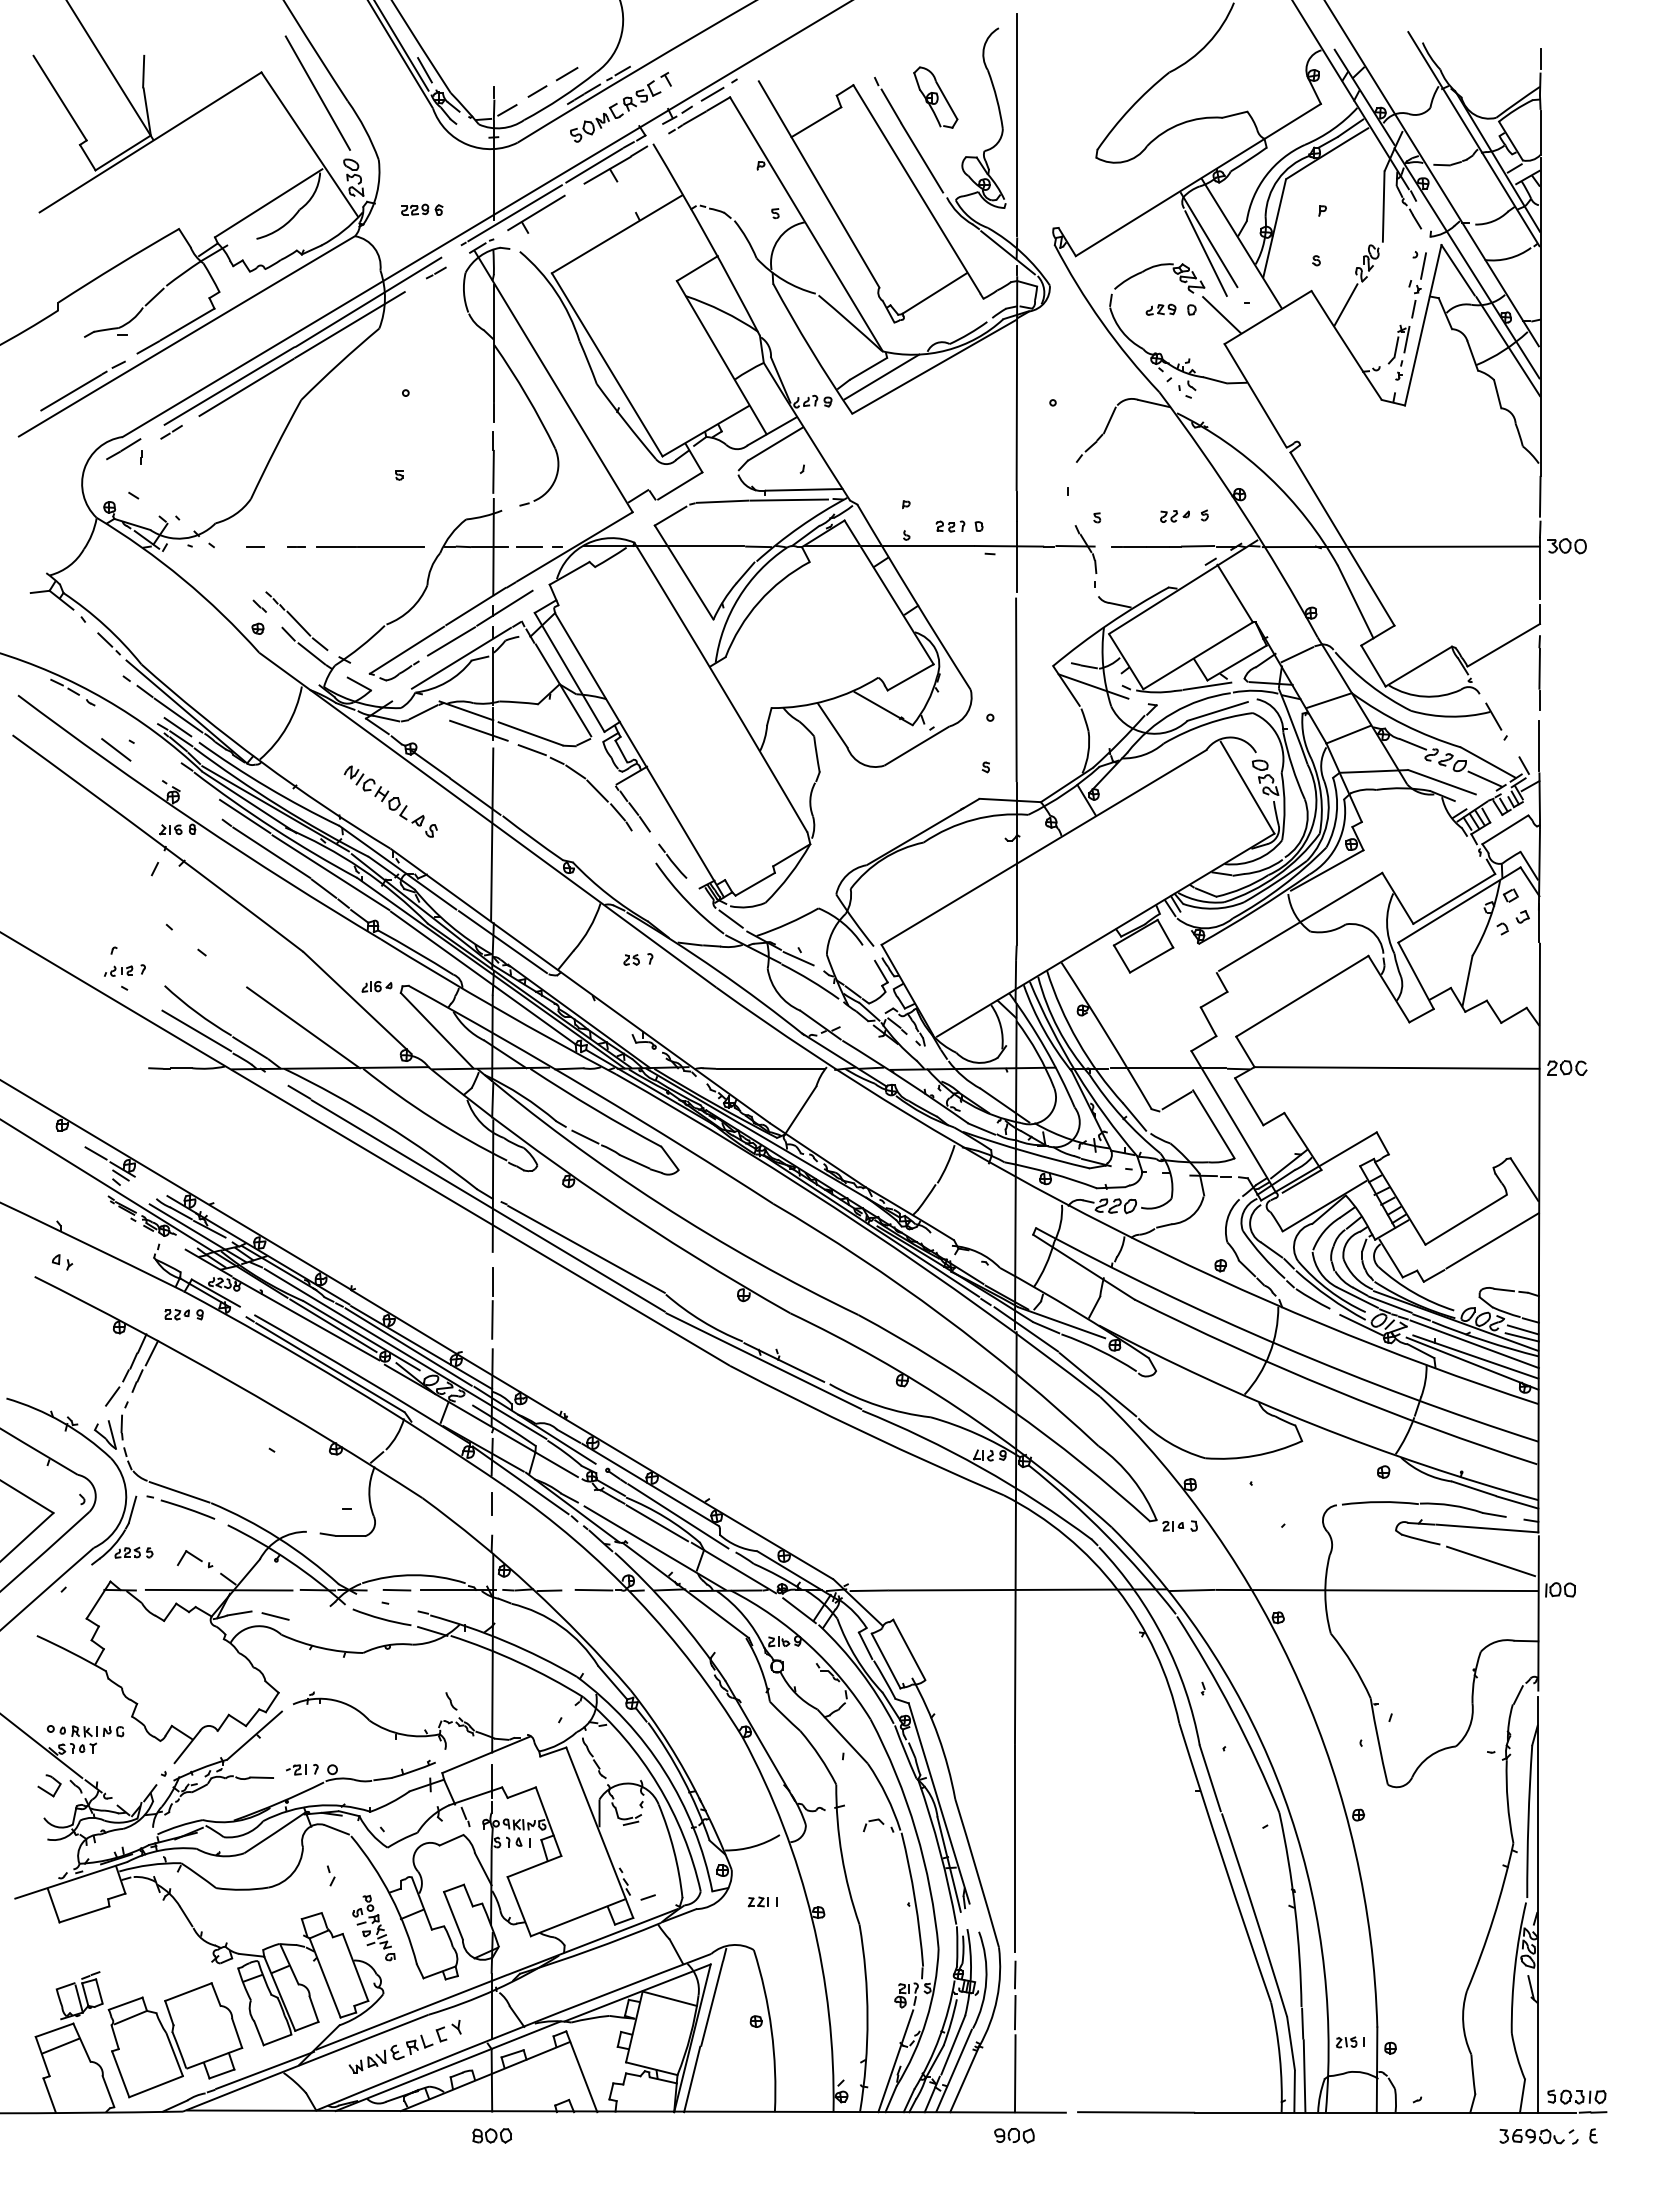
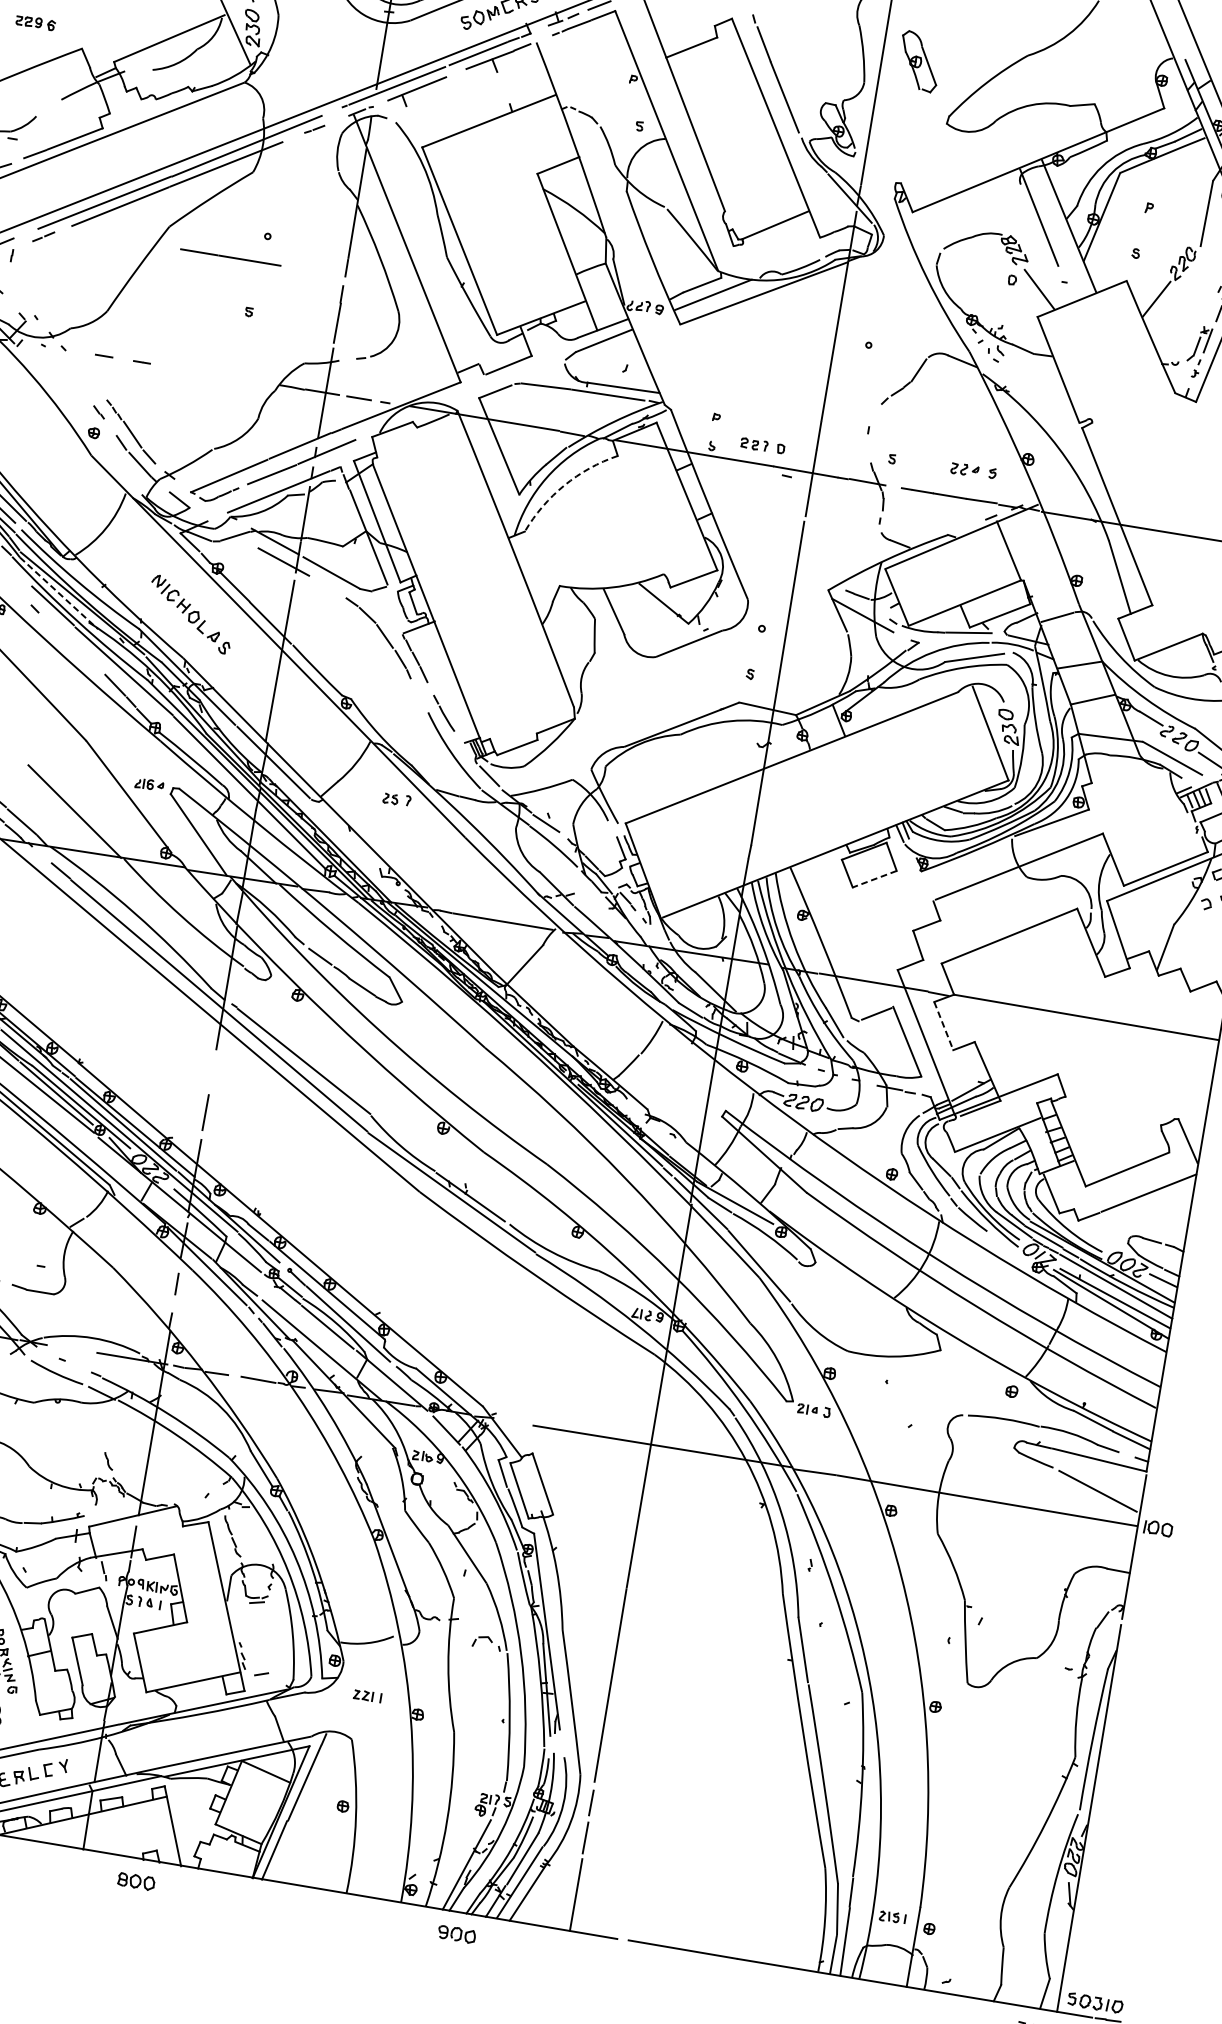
part: (935, 97) -> (919, 61), moved
part: (422, 209) -> (36, 22), moved
line: (1205, 253) -> (1033, 229), removed
line: (154, 296) -> (48, 107), removed
part: (1160, 309) -> (983, 274), removed
line: (370, 546) -> (230, 257), moved
arc: (759, 602) -> (564, 485), solid -> dashed
line: (531, 750) -> (329, 588), removed
line: (249, 802) -> (59, 593), solid -> dashed
line: (271, 852) -> (71, 643), removed
line: (1151, 960) -> (874, 879), solid -> dashed
line: (1249, 1102) -> (943, 1026), solid -> dashed
line: (492, 1281) -> (211, 1076), removed
line: (1361, 1324) -> (1013, 1250), removed
line: (1521, 1337) -> (1160, 1287), removed
line: (396, 1589) -> (74, 1348), removed
line: (868, 1590) -> (514, 1422), removed
part: (492, 2135) -> (136, 1881), moved
part: (1014, 2135) -> (457, 1934), moved

